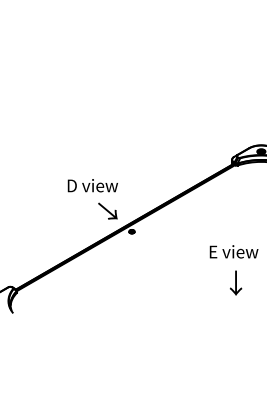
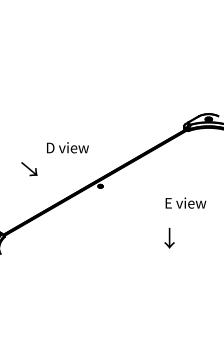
text: (107, 211) -> (29, 169), moved
text: (235, 282) -> (169, 237), moved

